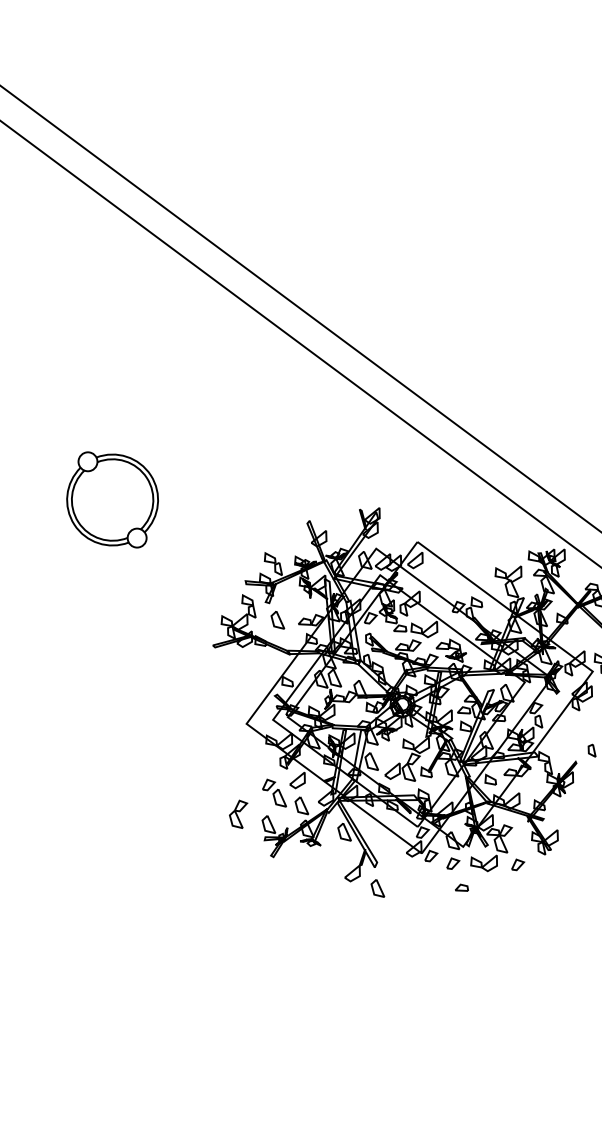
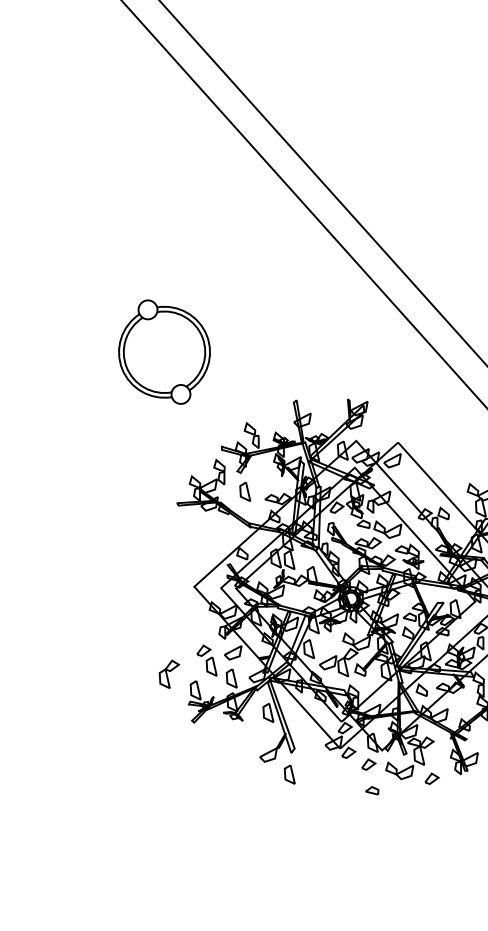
part: (112, 499) -> (164, 351), moved

